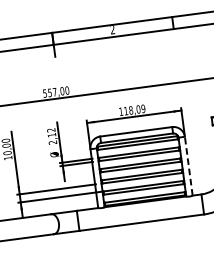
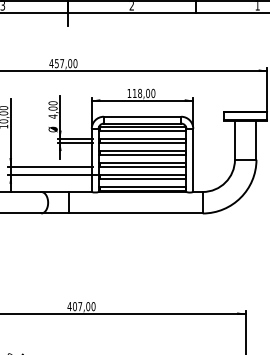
text: (44, 93) -> (51, 63), 557,00 -> 457,00
text: (142, 108) -> (152, 93), 118,09 -> 118,00
text: (51, 136) -> (52, 109), 2,12 -> 4,00
line: (189, 166) -> (193, 160), dashed -> solid

